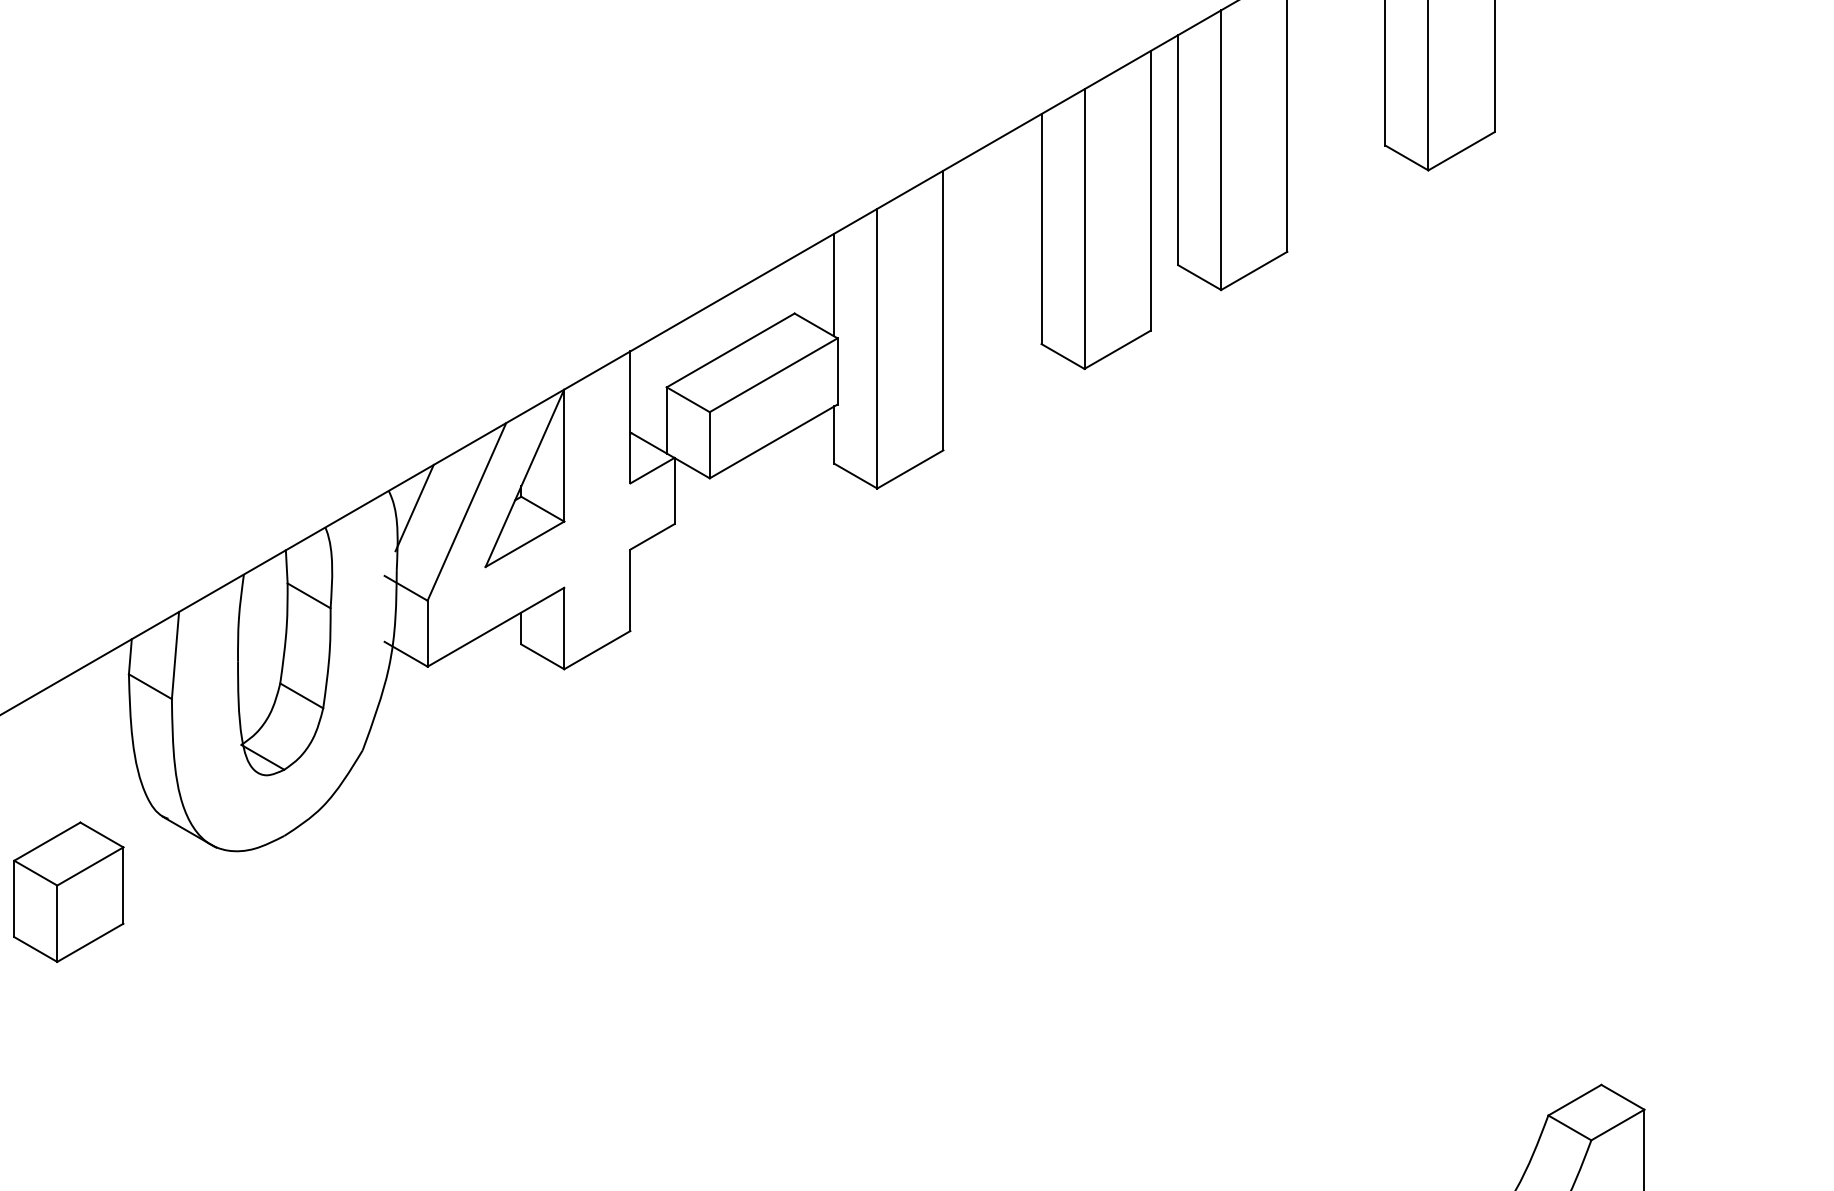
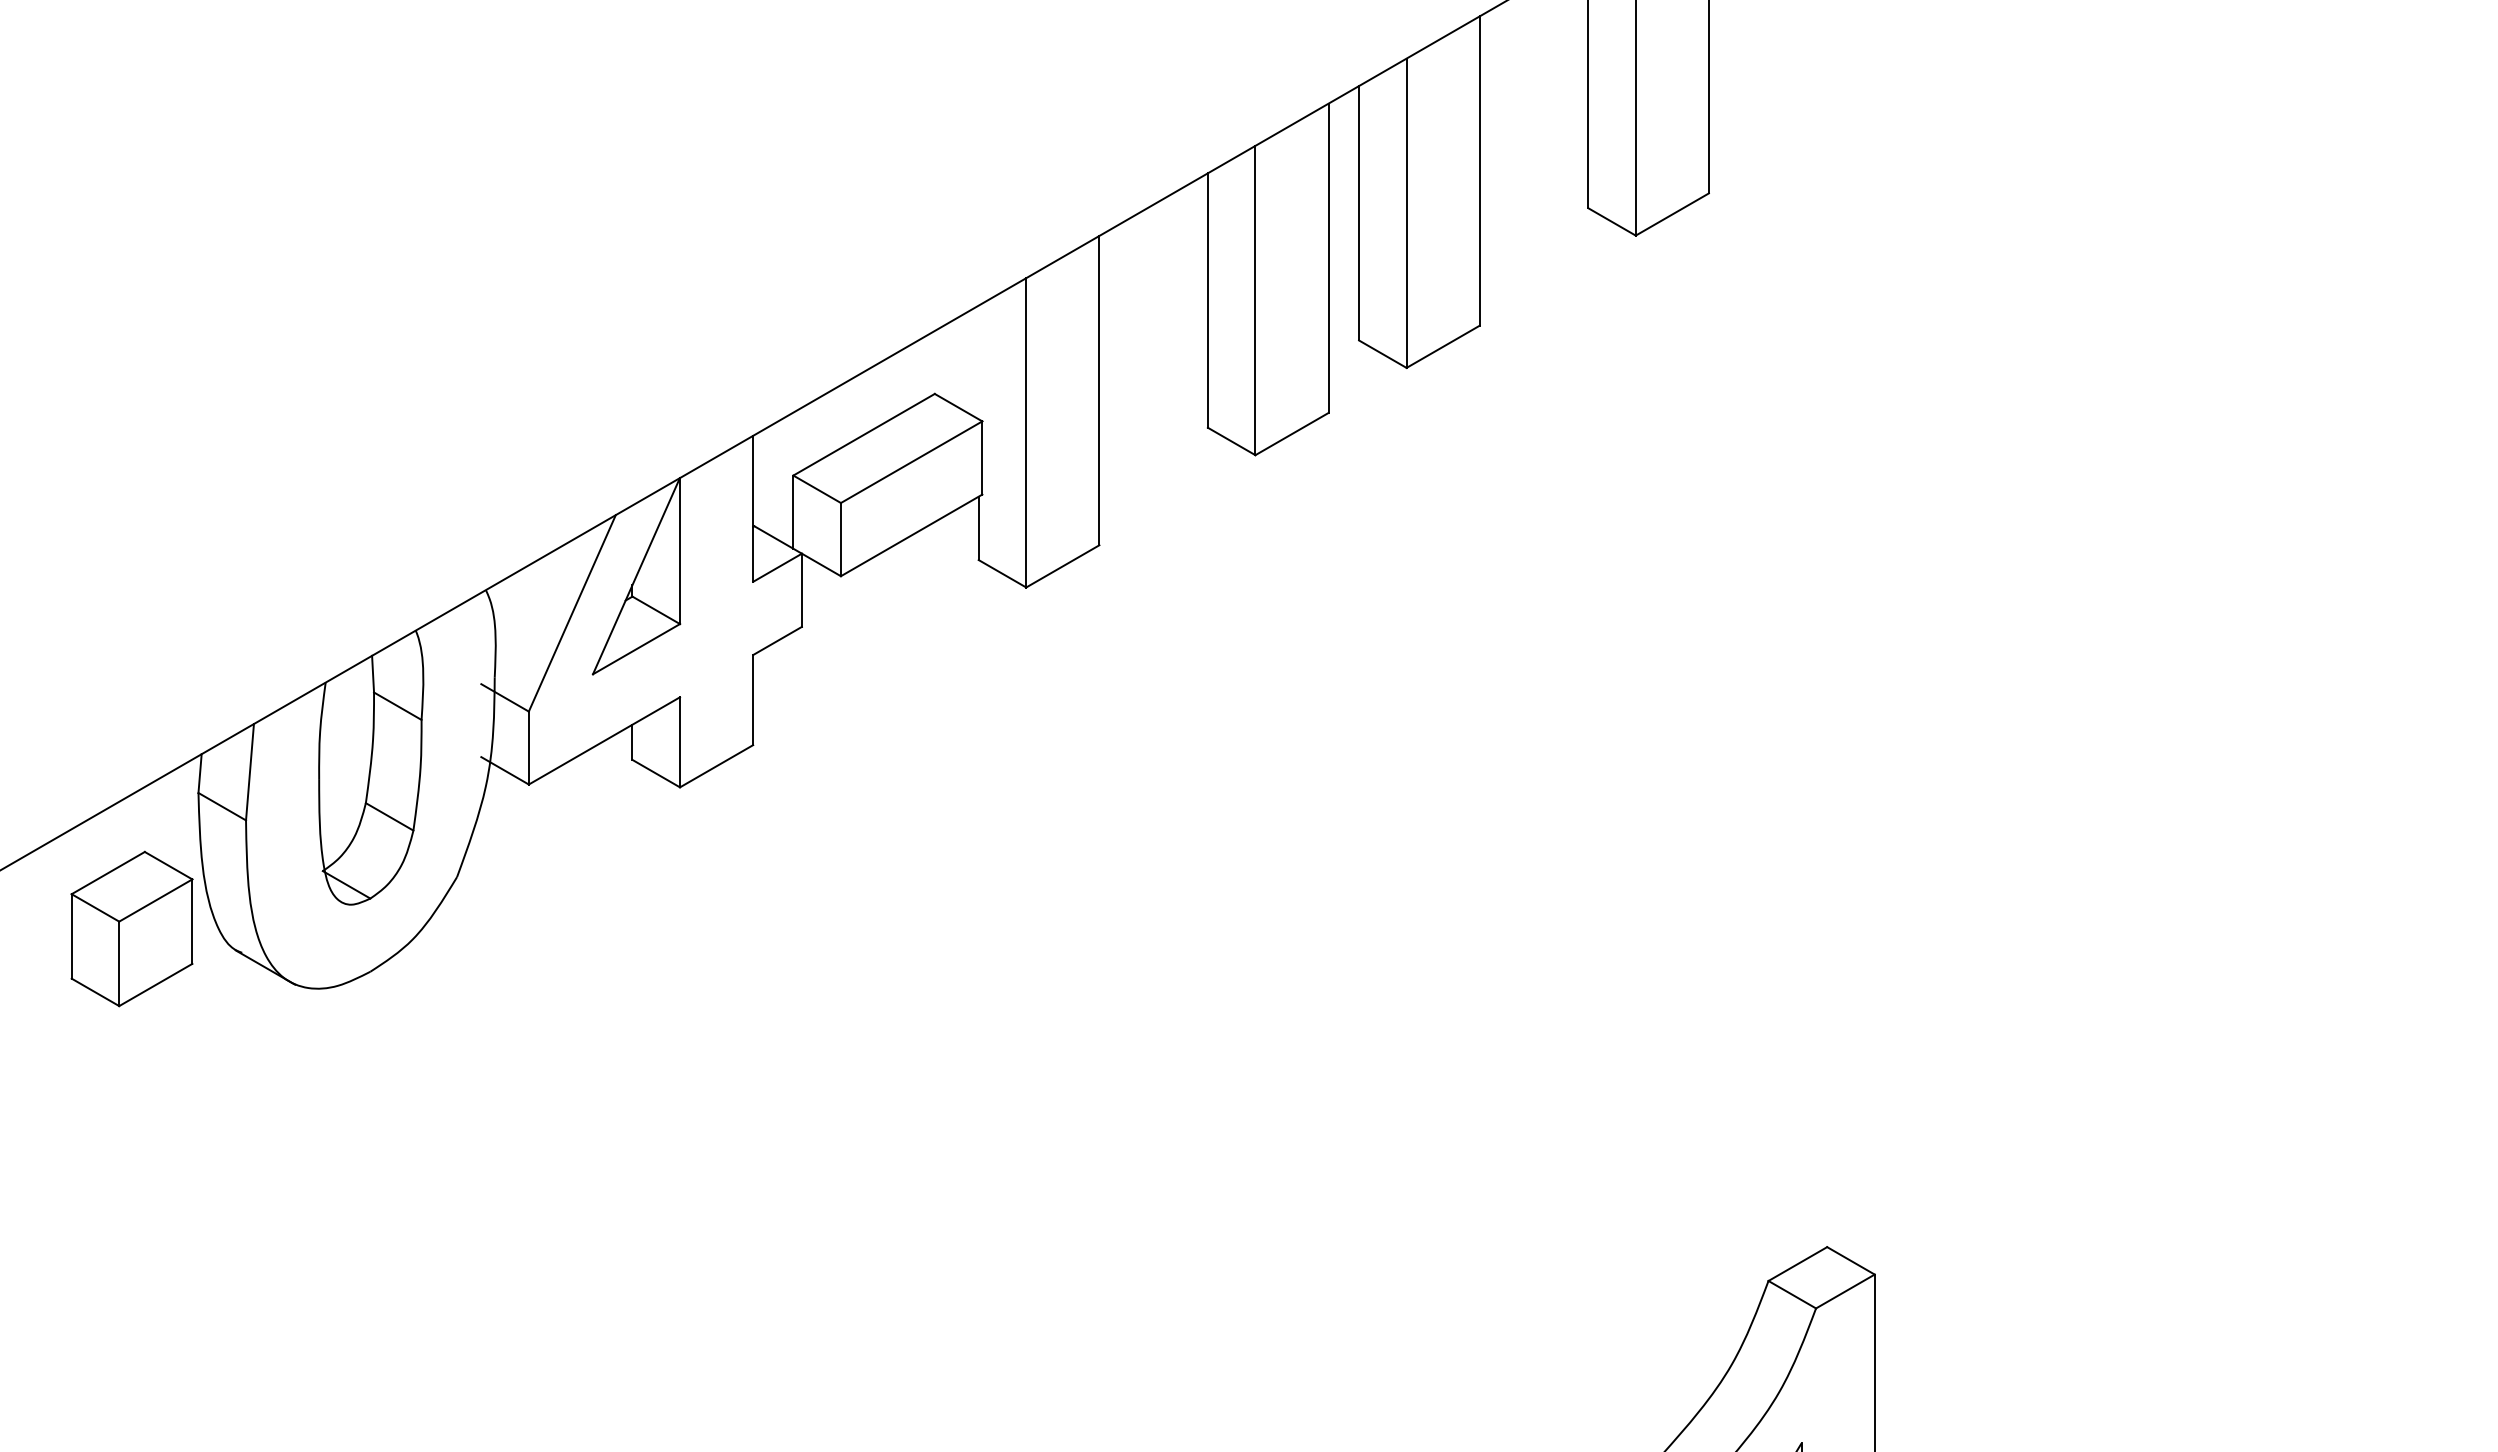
line: (834, 285) -> (978, 362), removed
line: (414, 507) -> (514, 608), removed
part: (68, 891) -> (131, 928), moved

